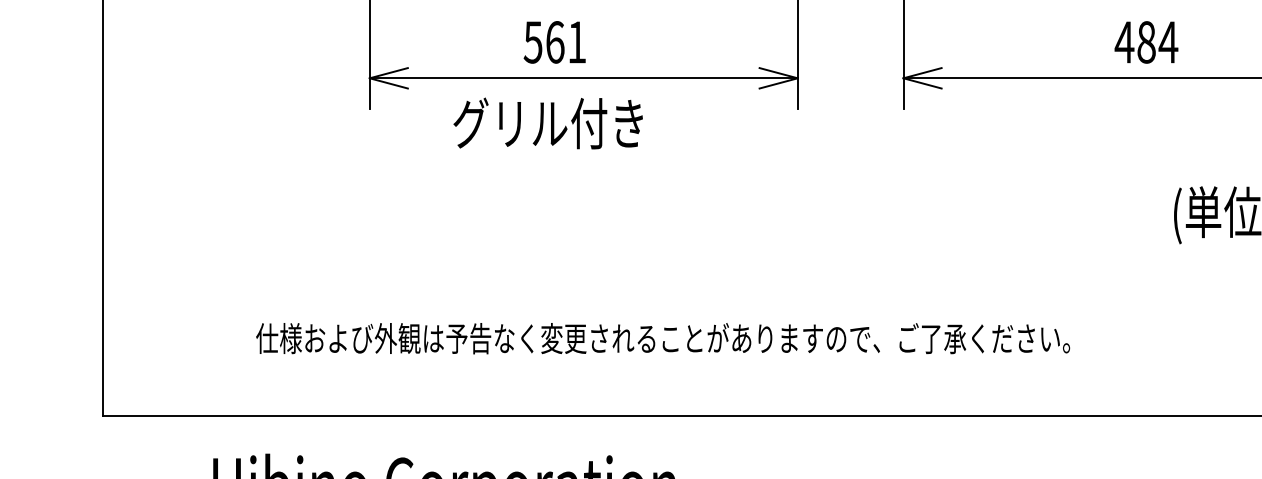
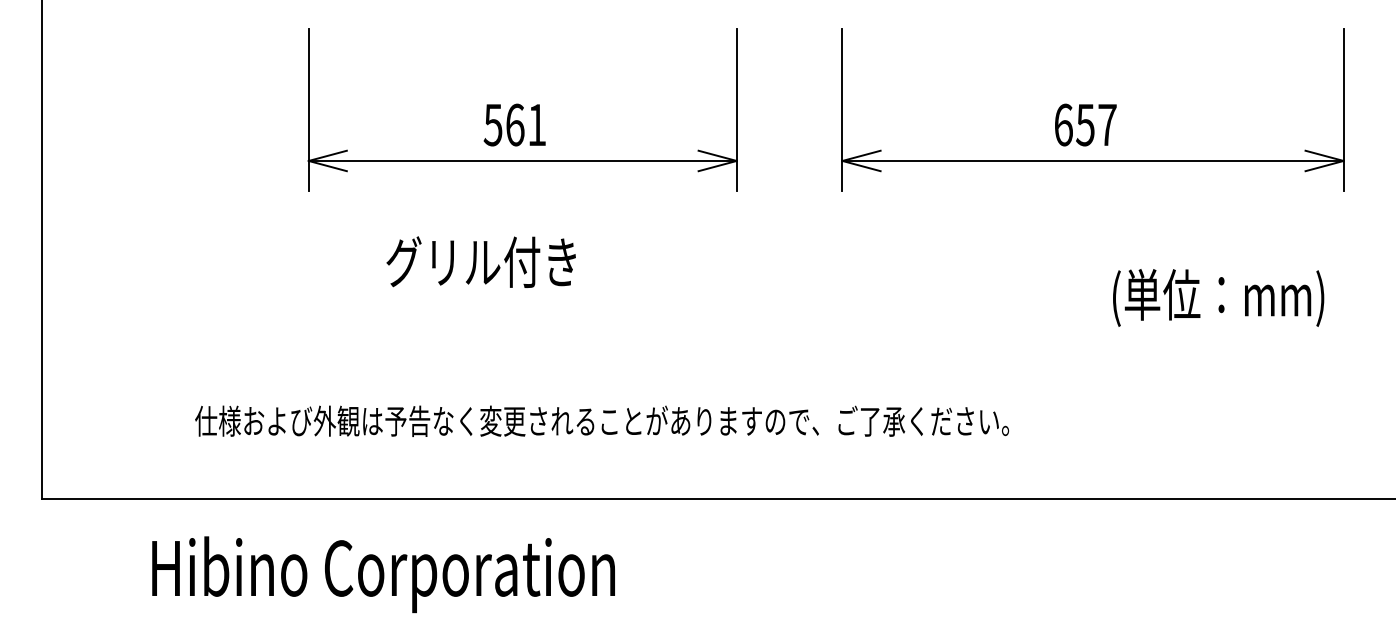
text: (554, 41) -> (514, 124), moved
text: (1146, 41) -> (1085, 124), 484 -> 657
text: (547, 122) -> (480, 261), moved

